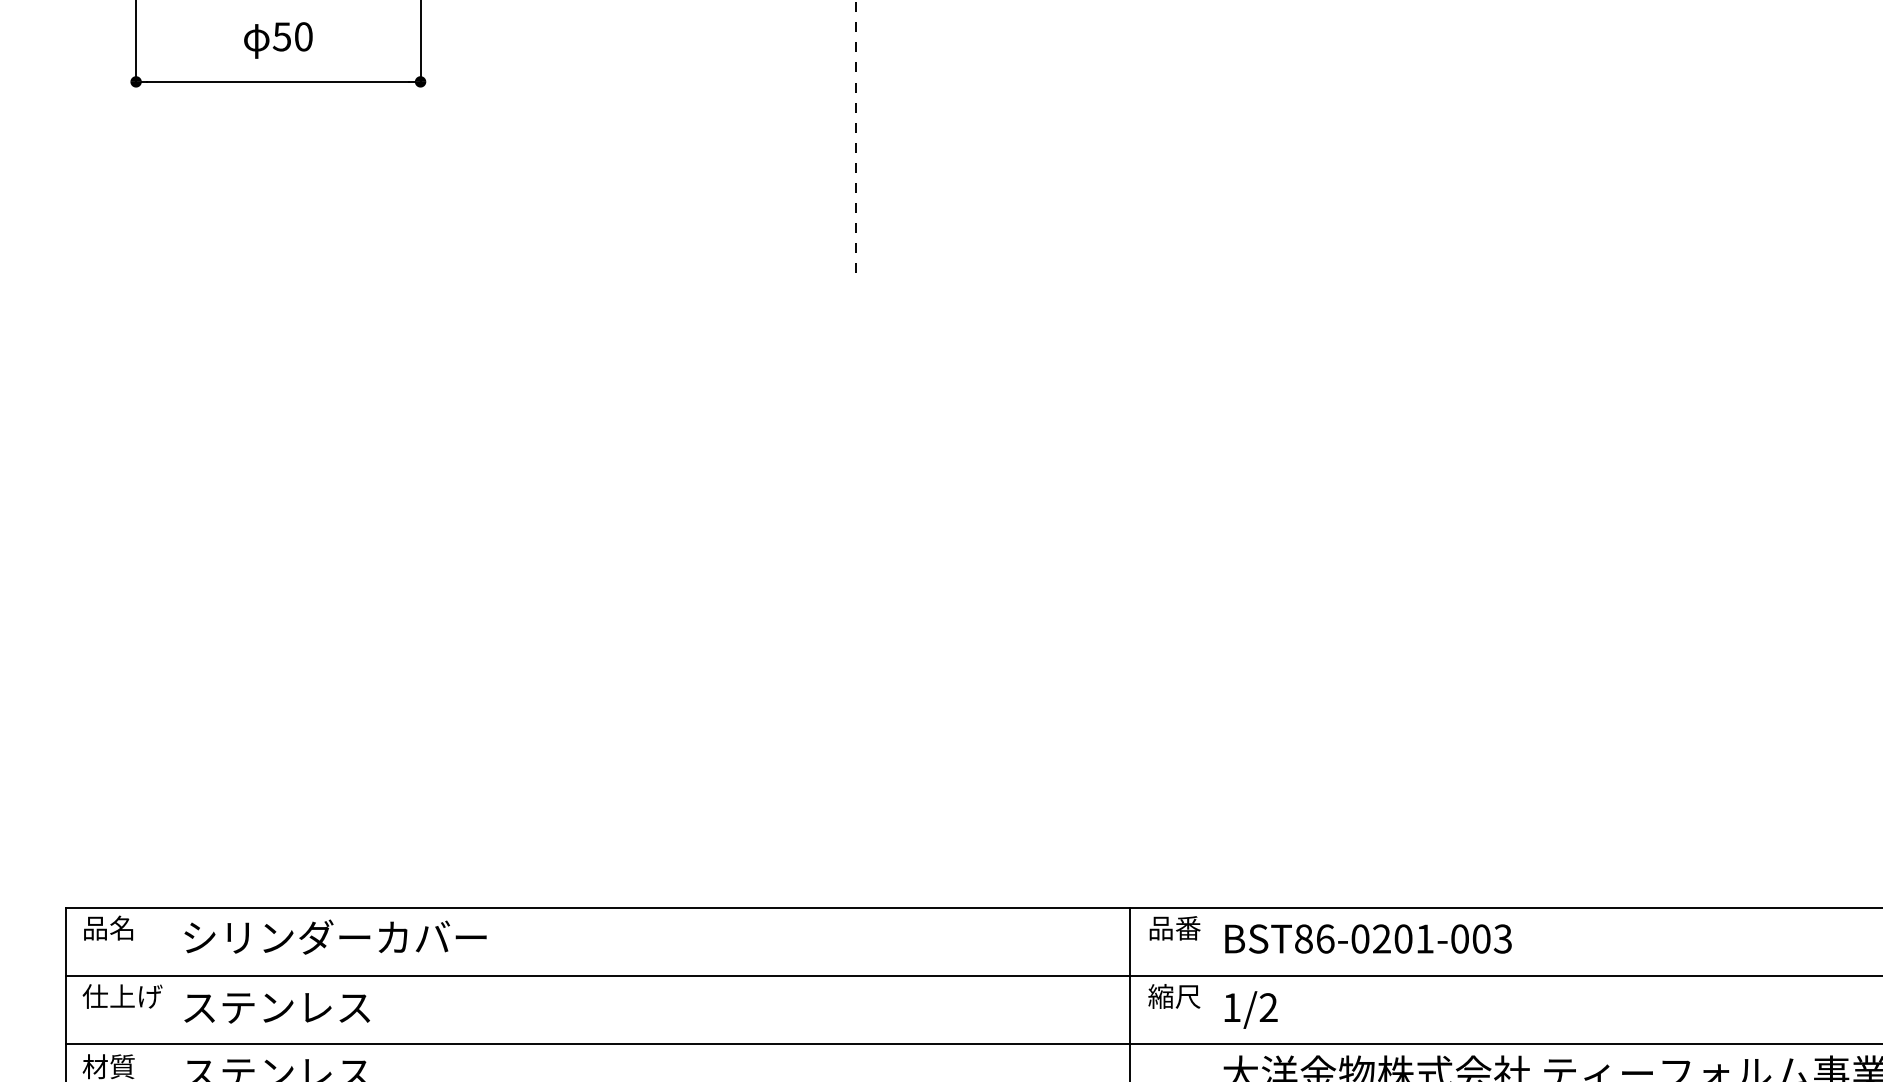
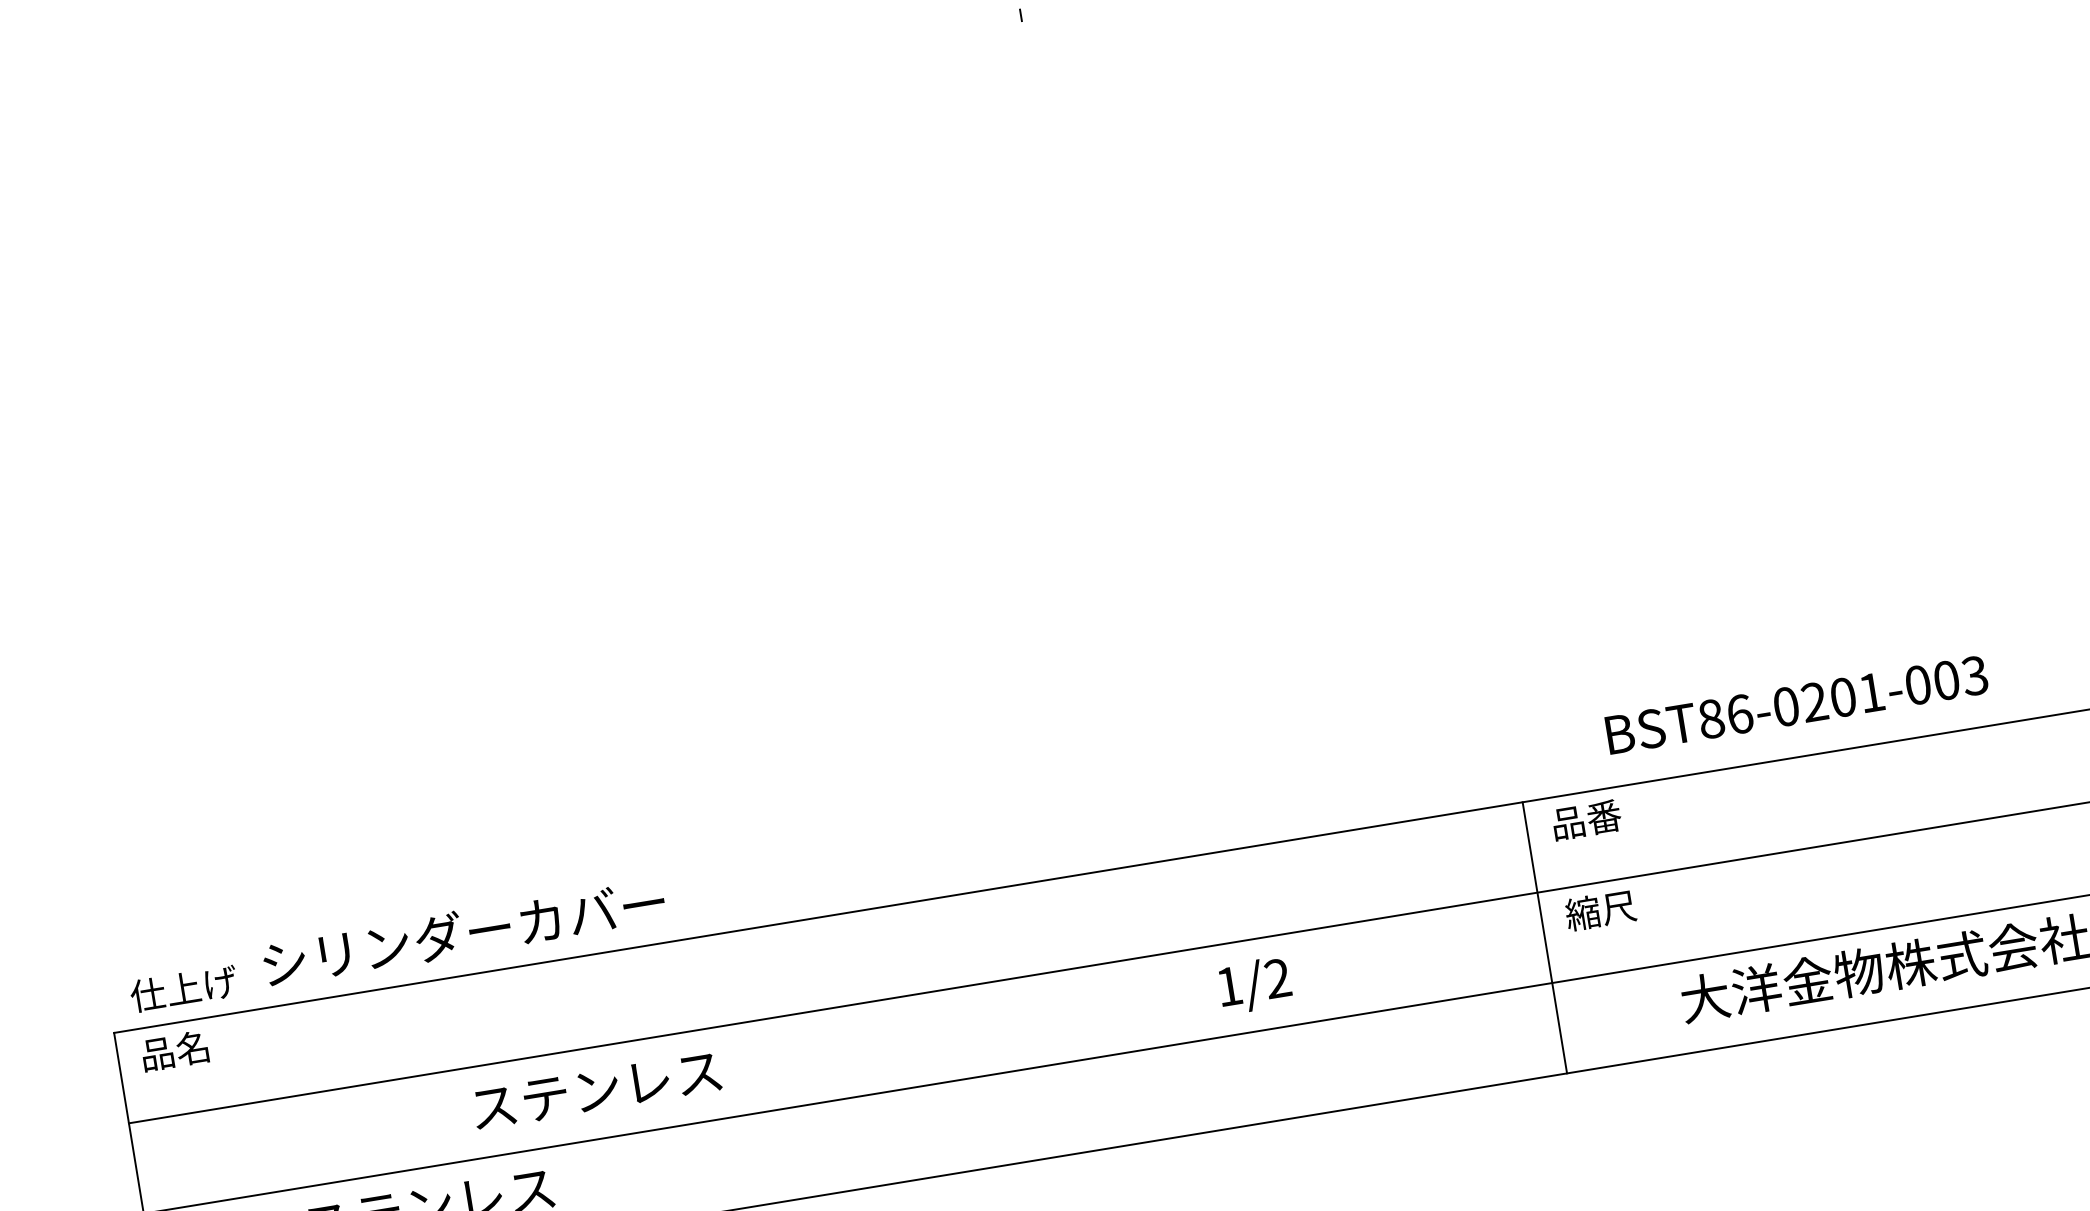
text: (335, 936) -> (464, 932), moved
text: (1368, 938) -> (1796, 704), moved
text: (122, 996) -> (183, 988), moved
text: (276, 1008) -> (596, 1091), moved
text: (1250, 1009) -> (1254, 984), moved

